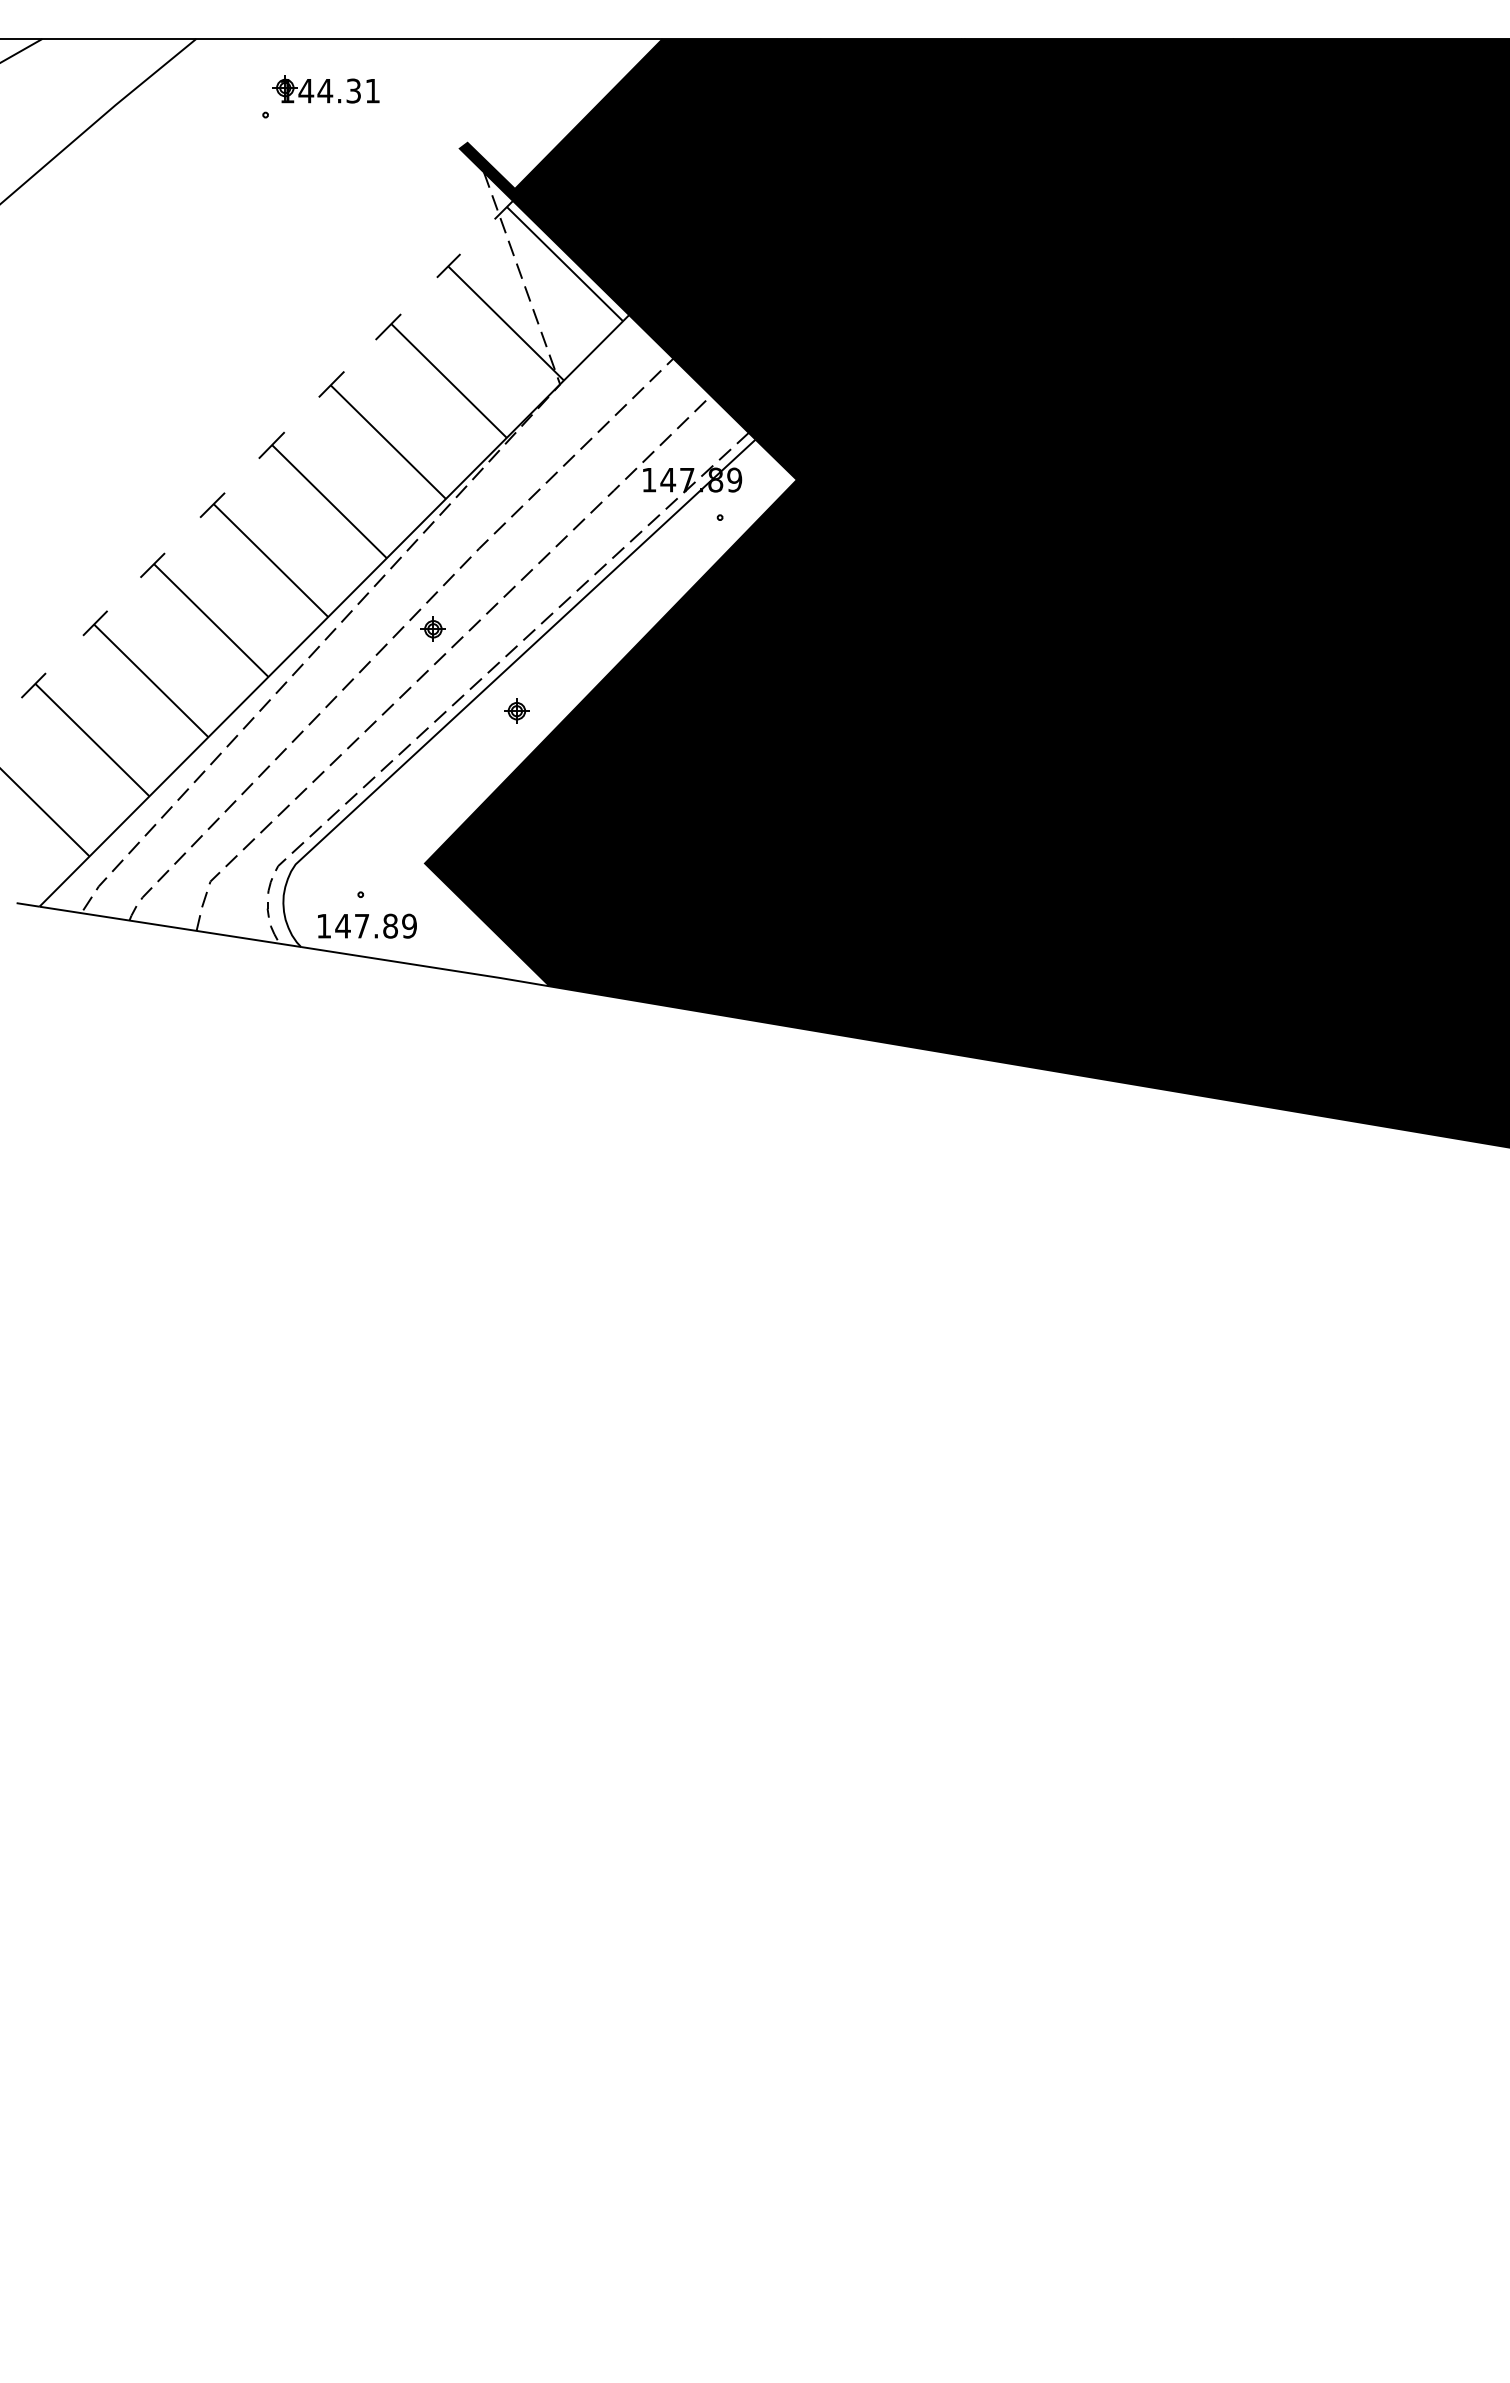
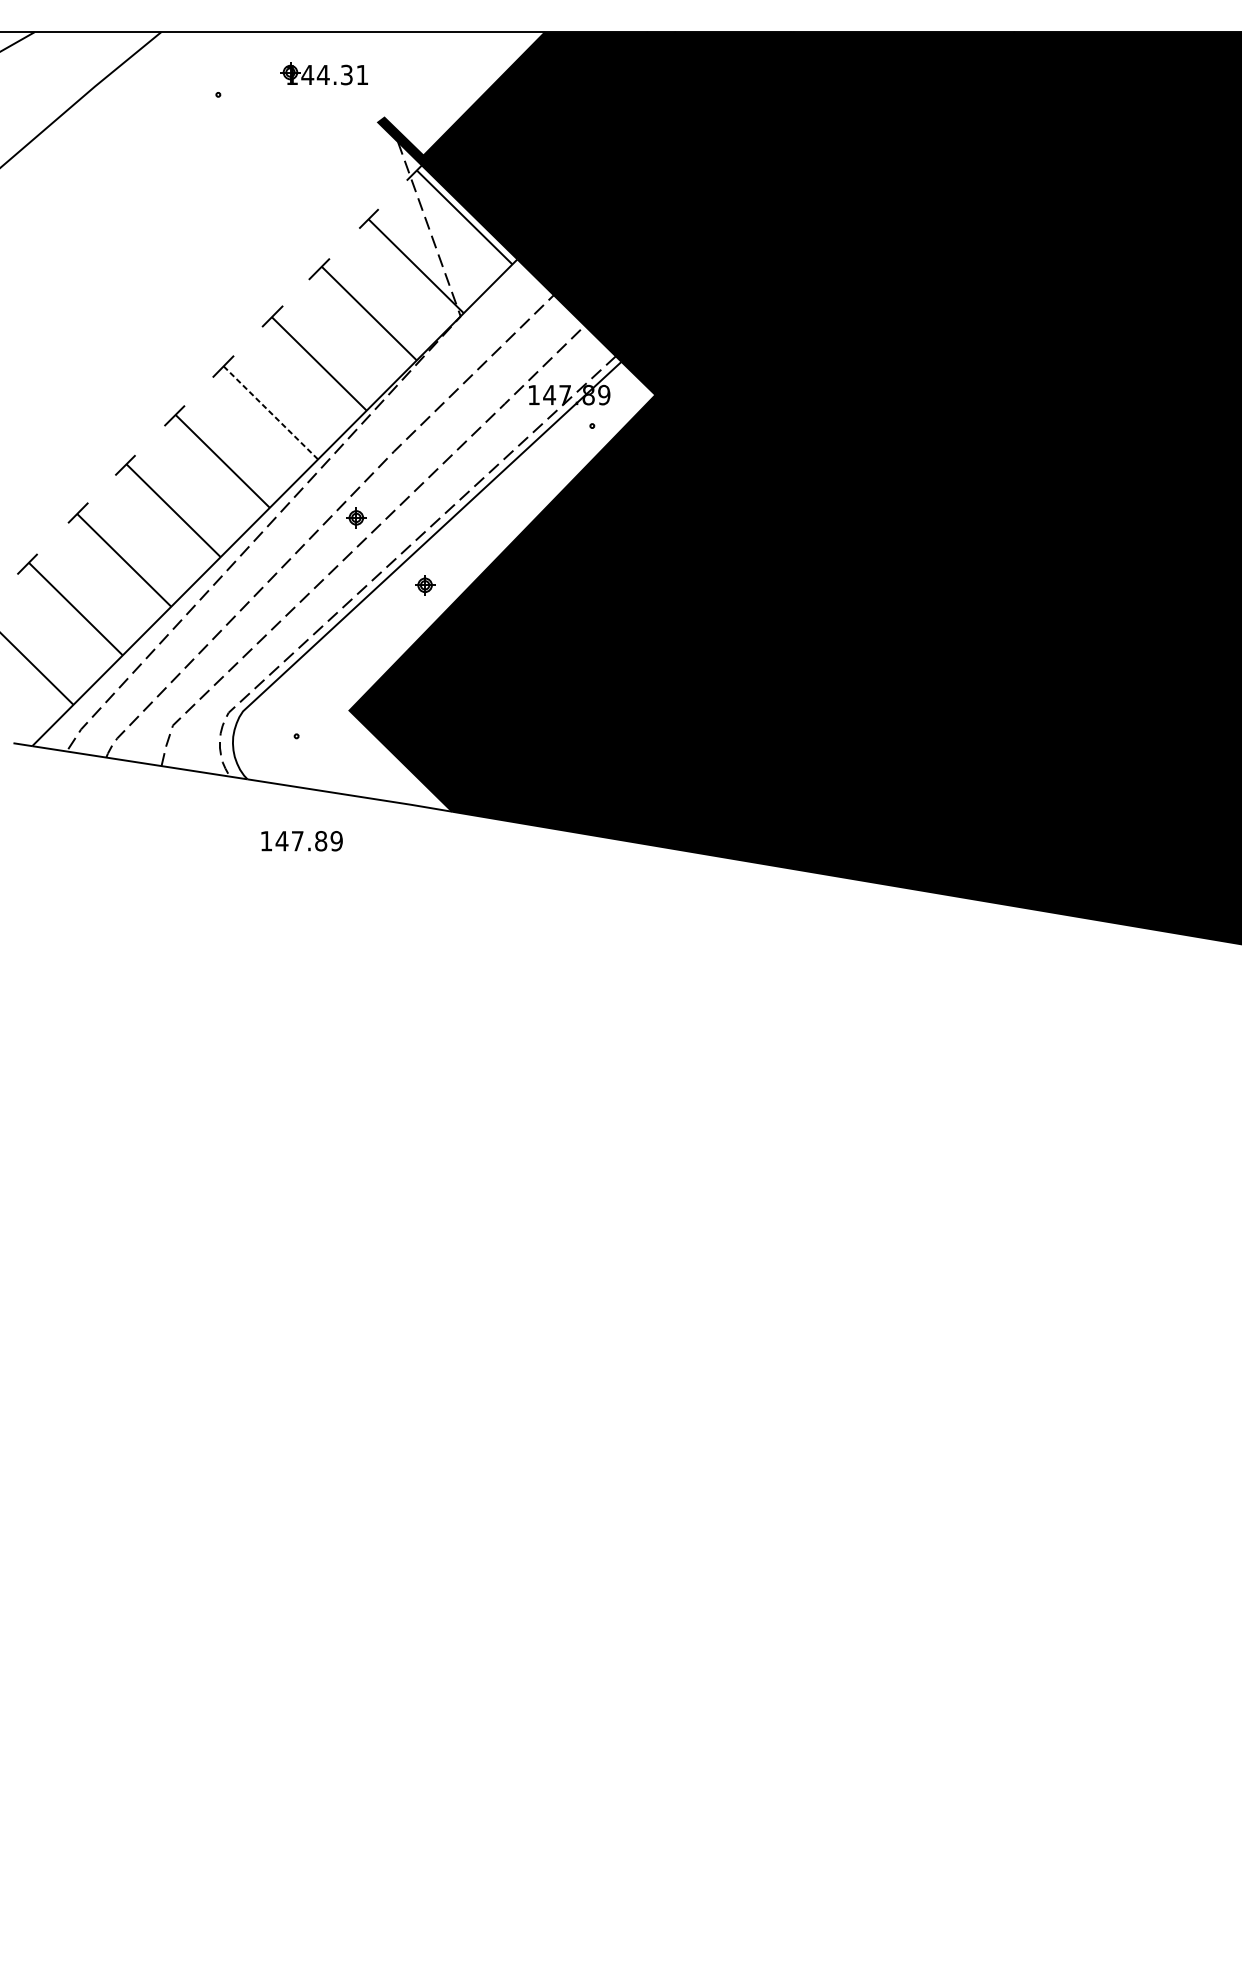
part: (325, 89) -> (323, 73), moved
line: (329, 501) -> (270, 412), solid -> dashed
text: (367, 925) -> (302, 840), moved

